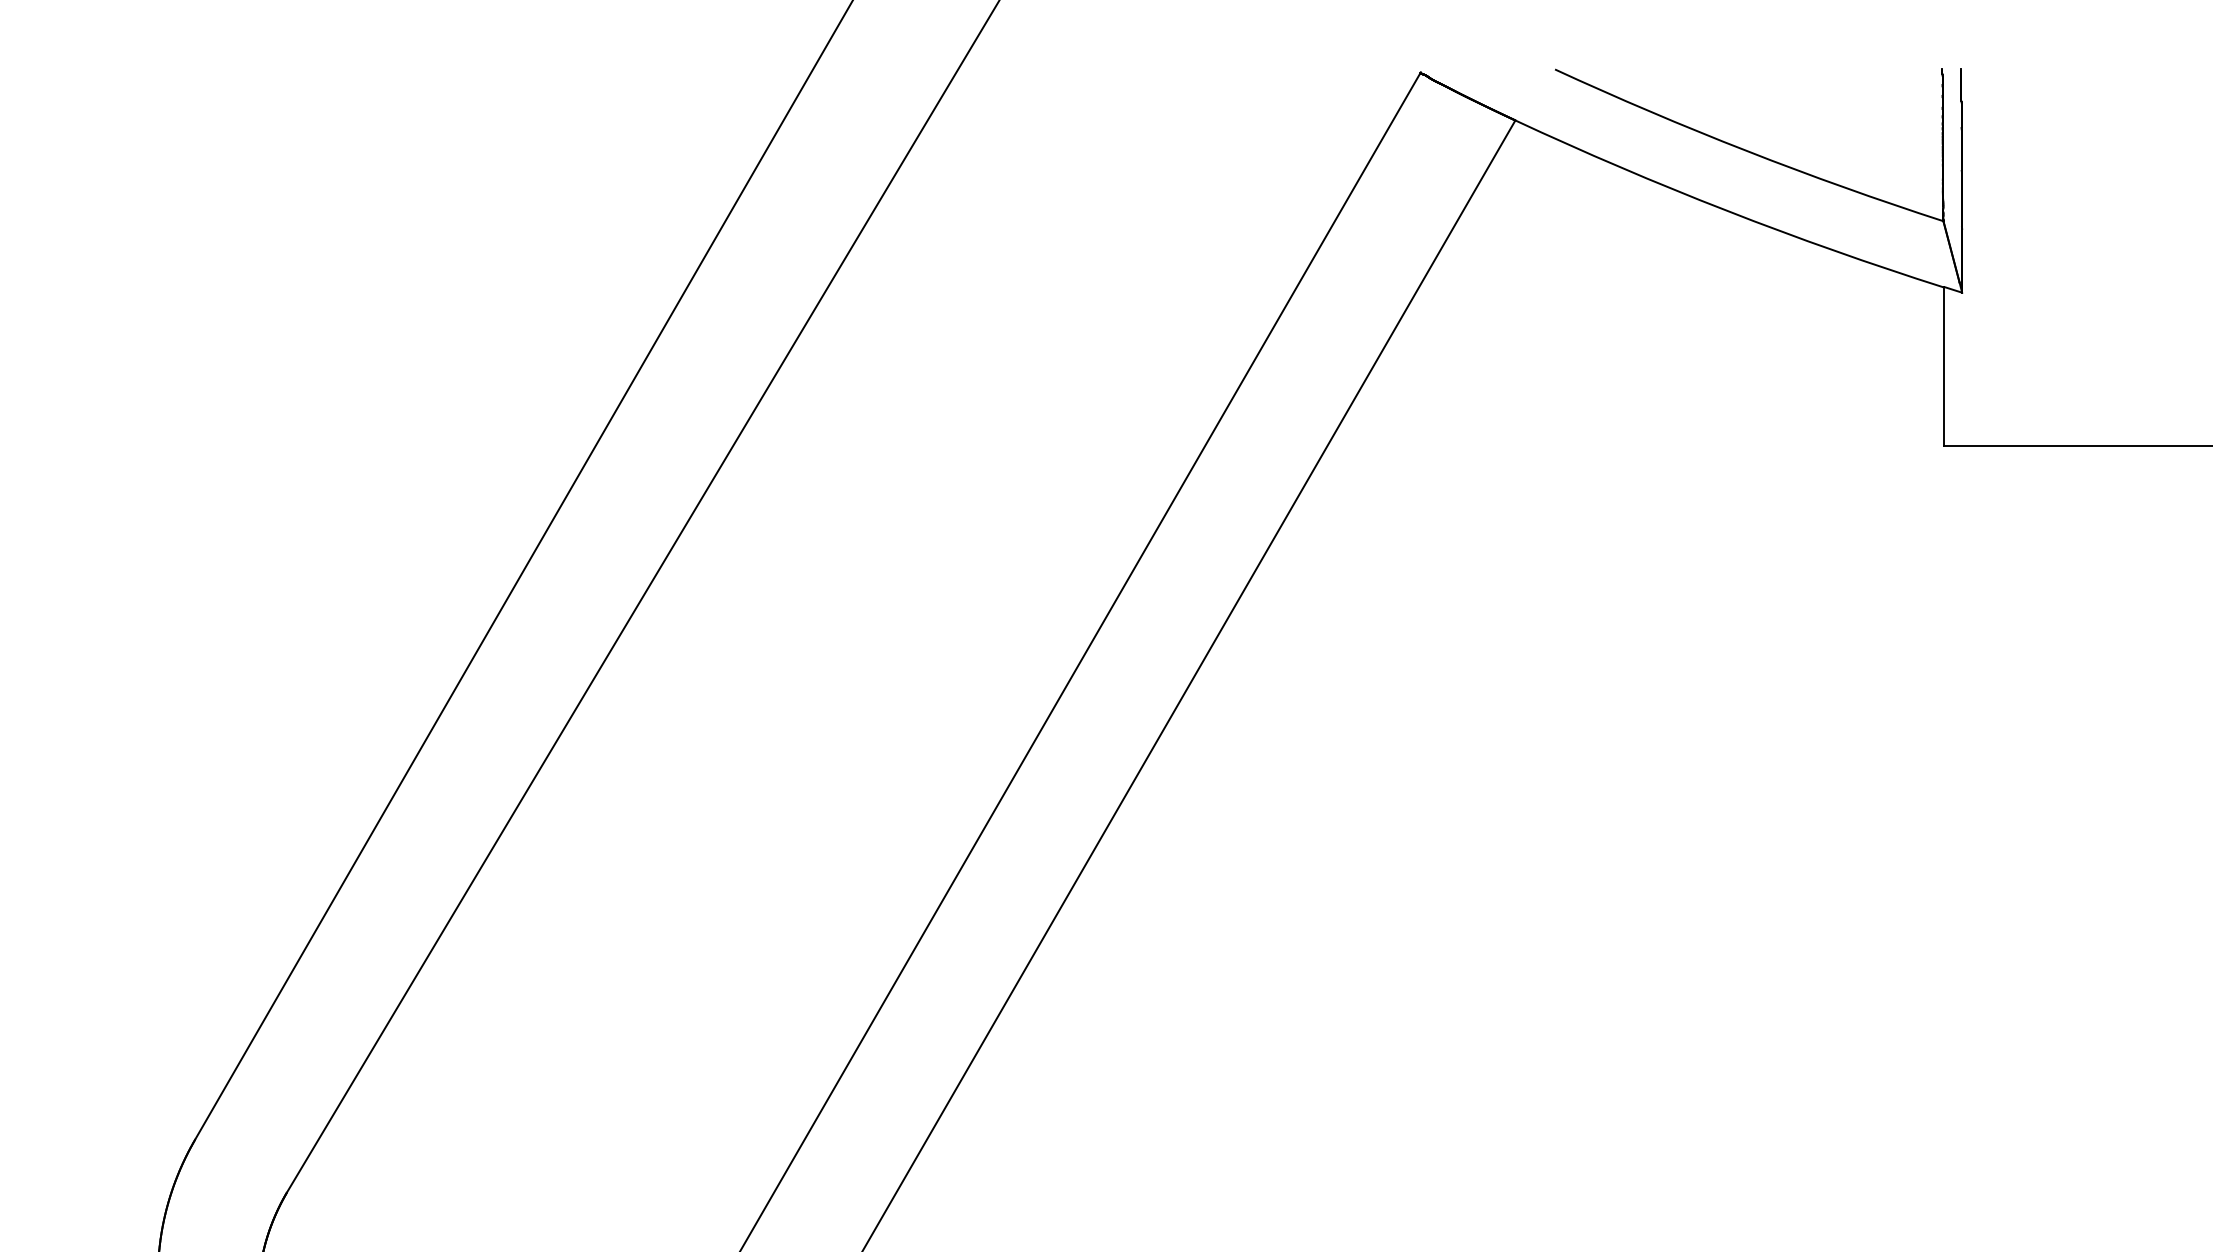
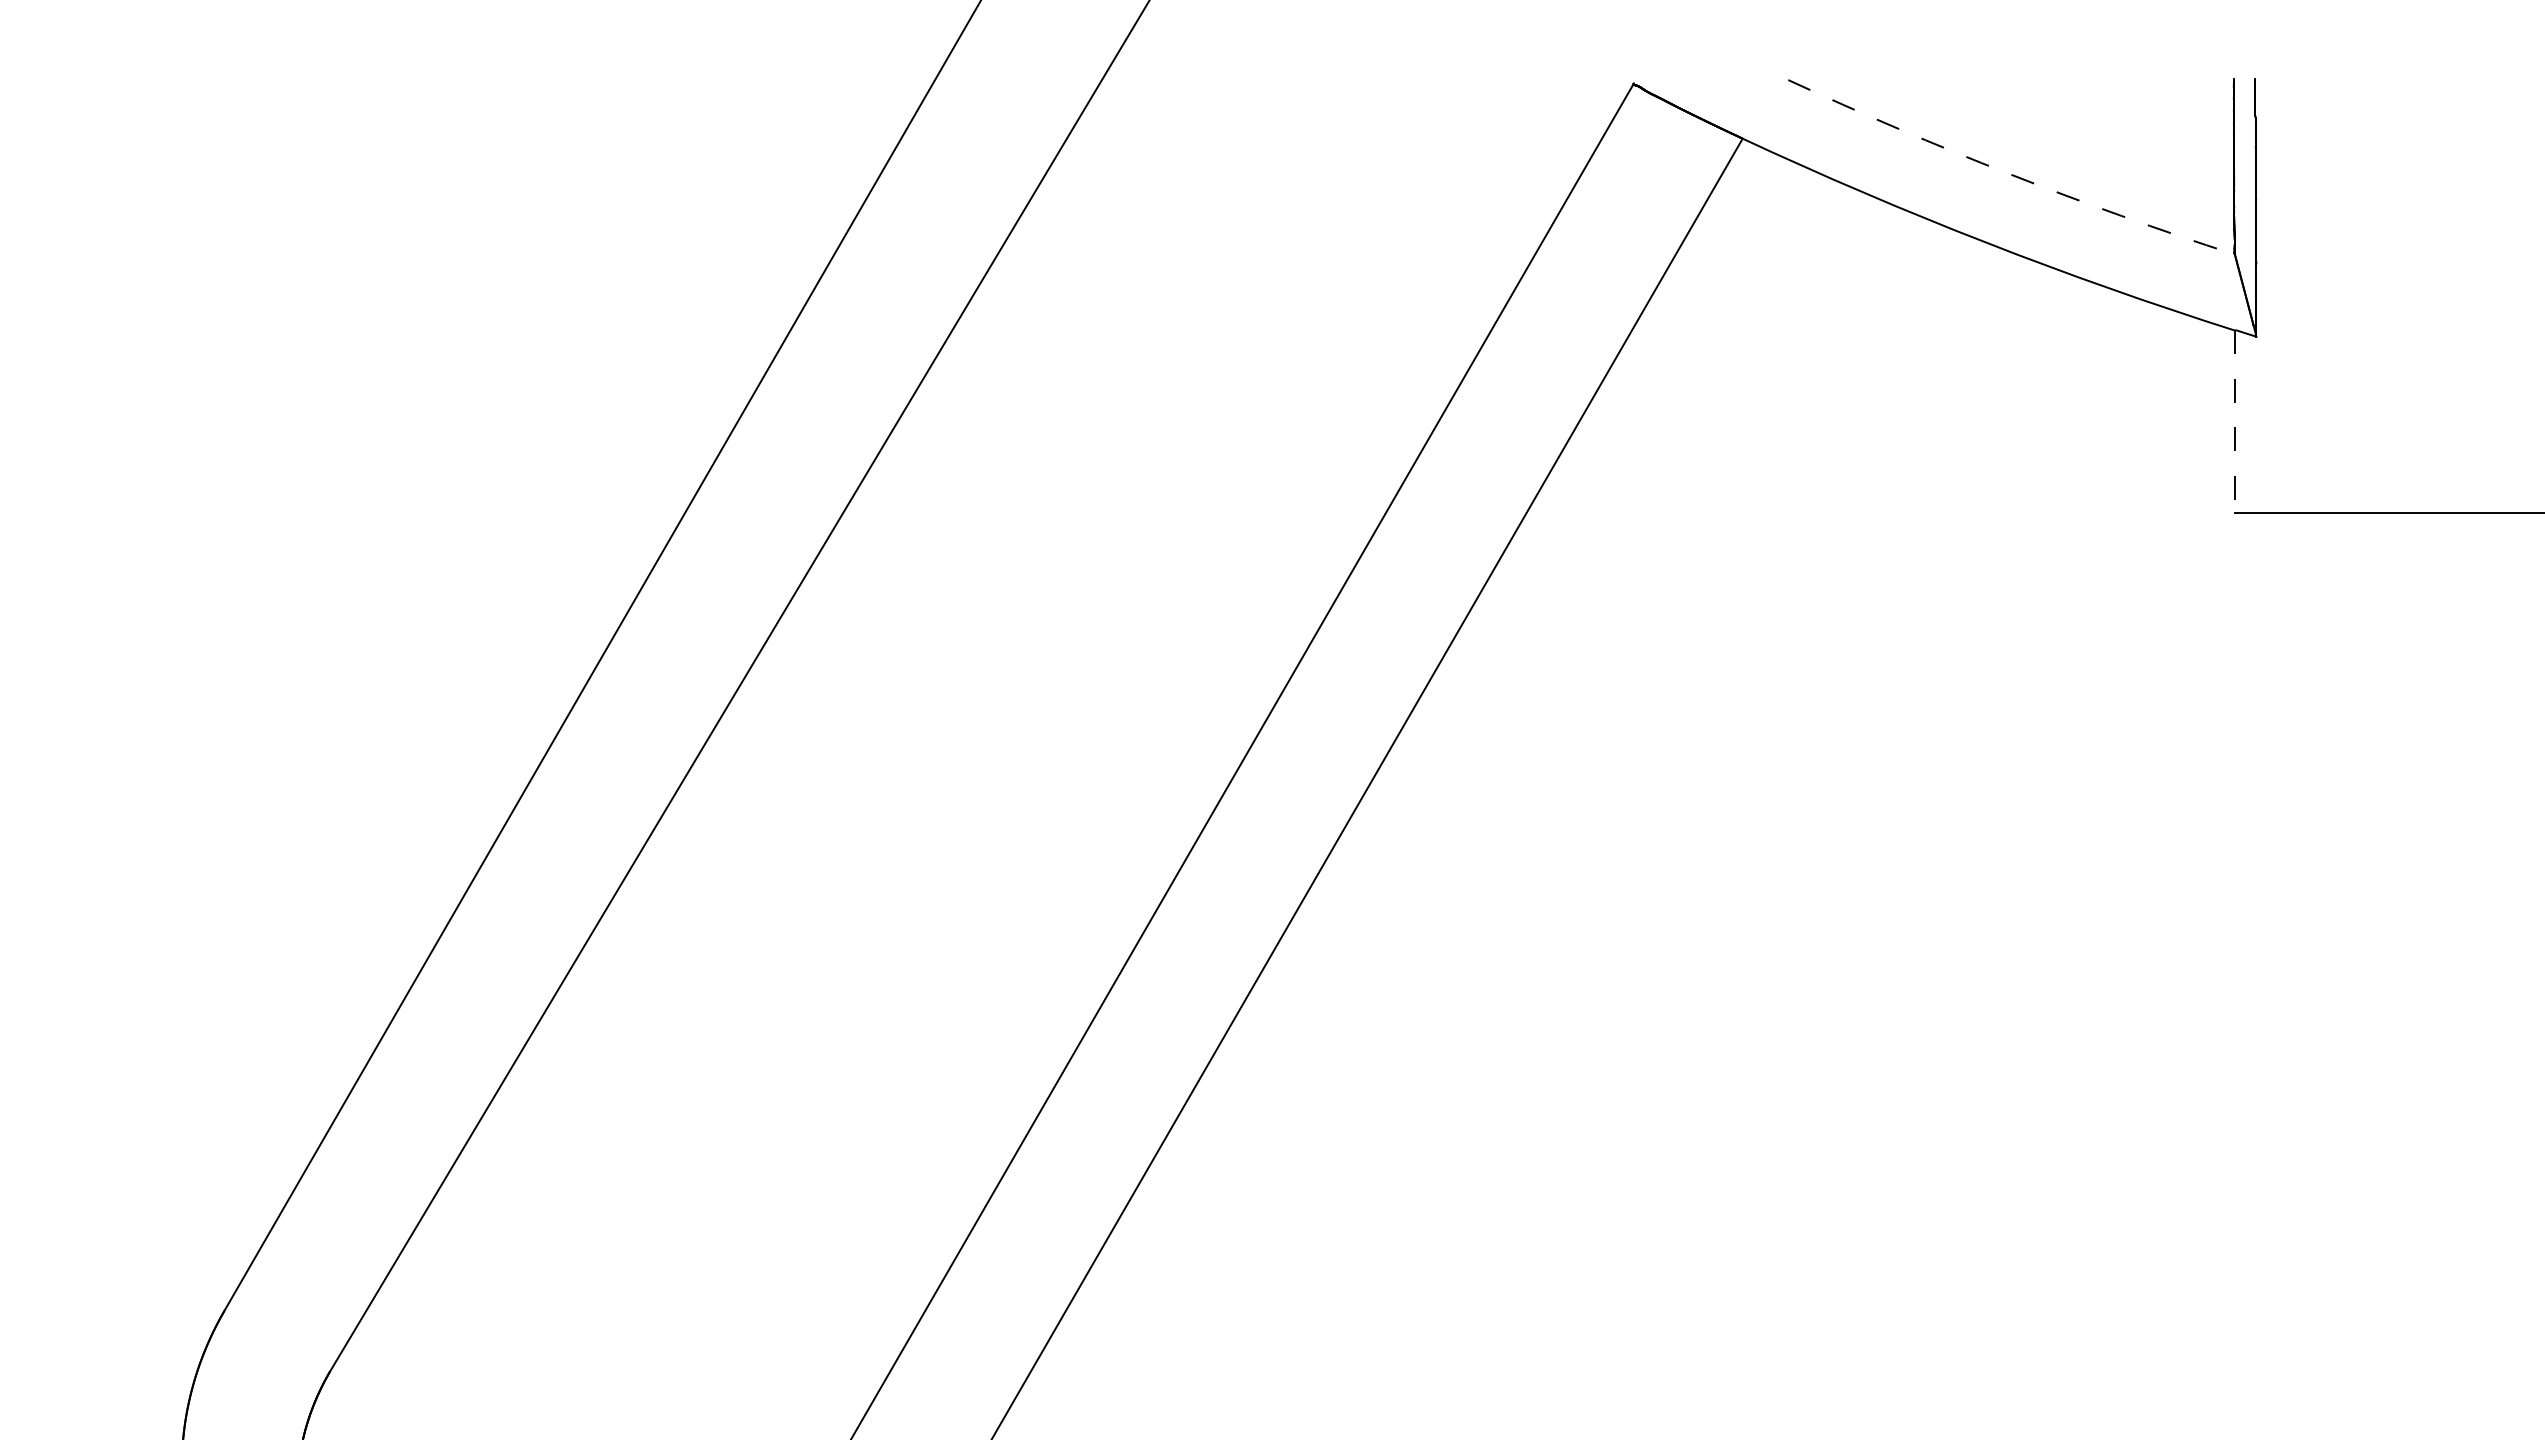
arc: (1747, 151) -> (2009, 174), solid -> dashed
line: (1943, 366) -> (2234, 421), solid -> dashed

